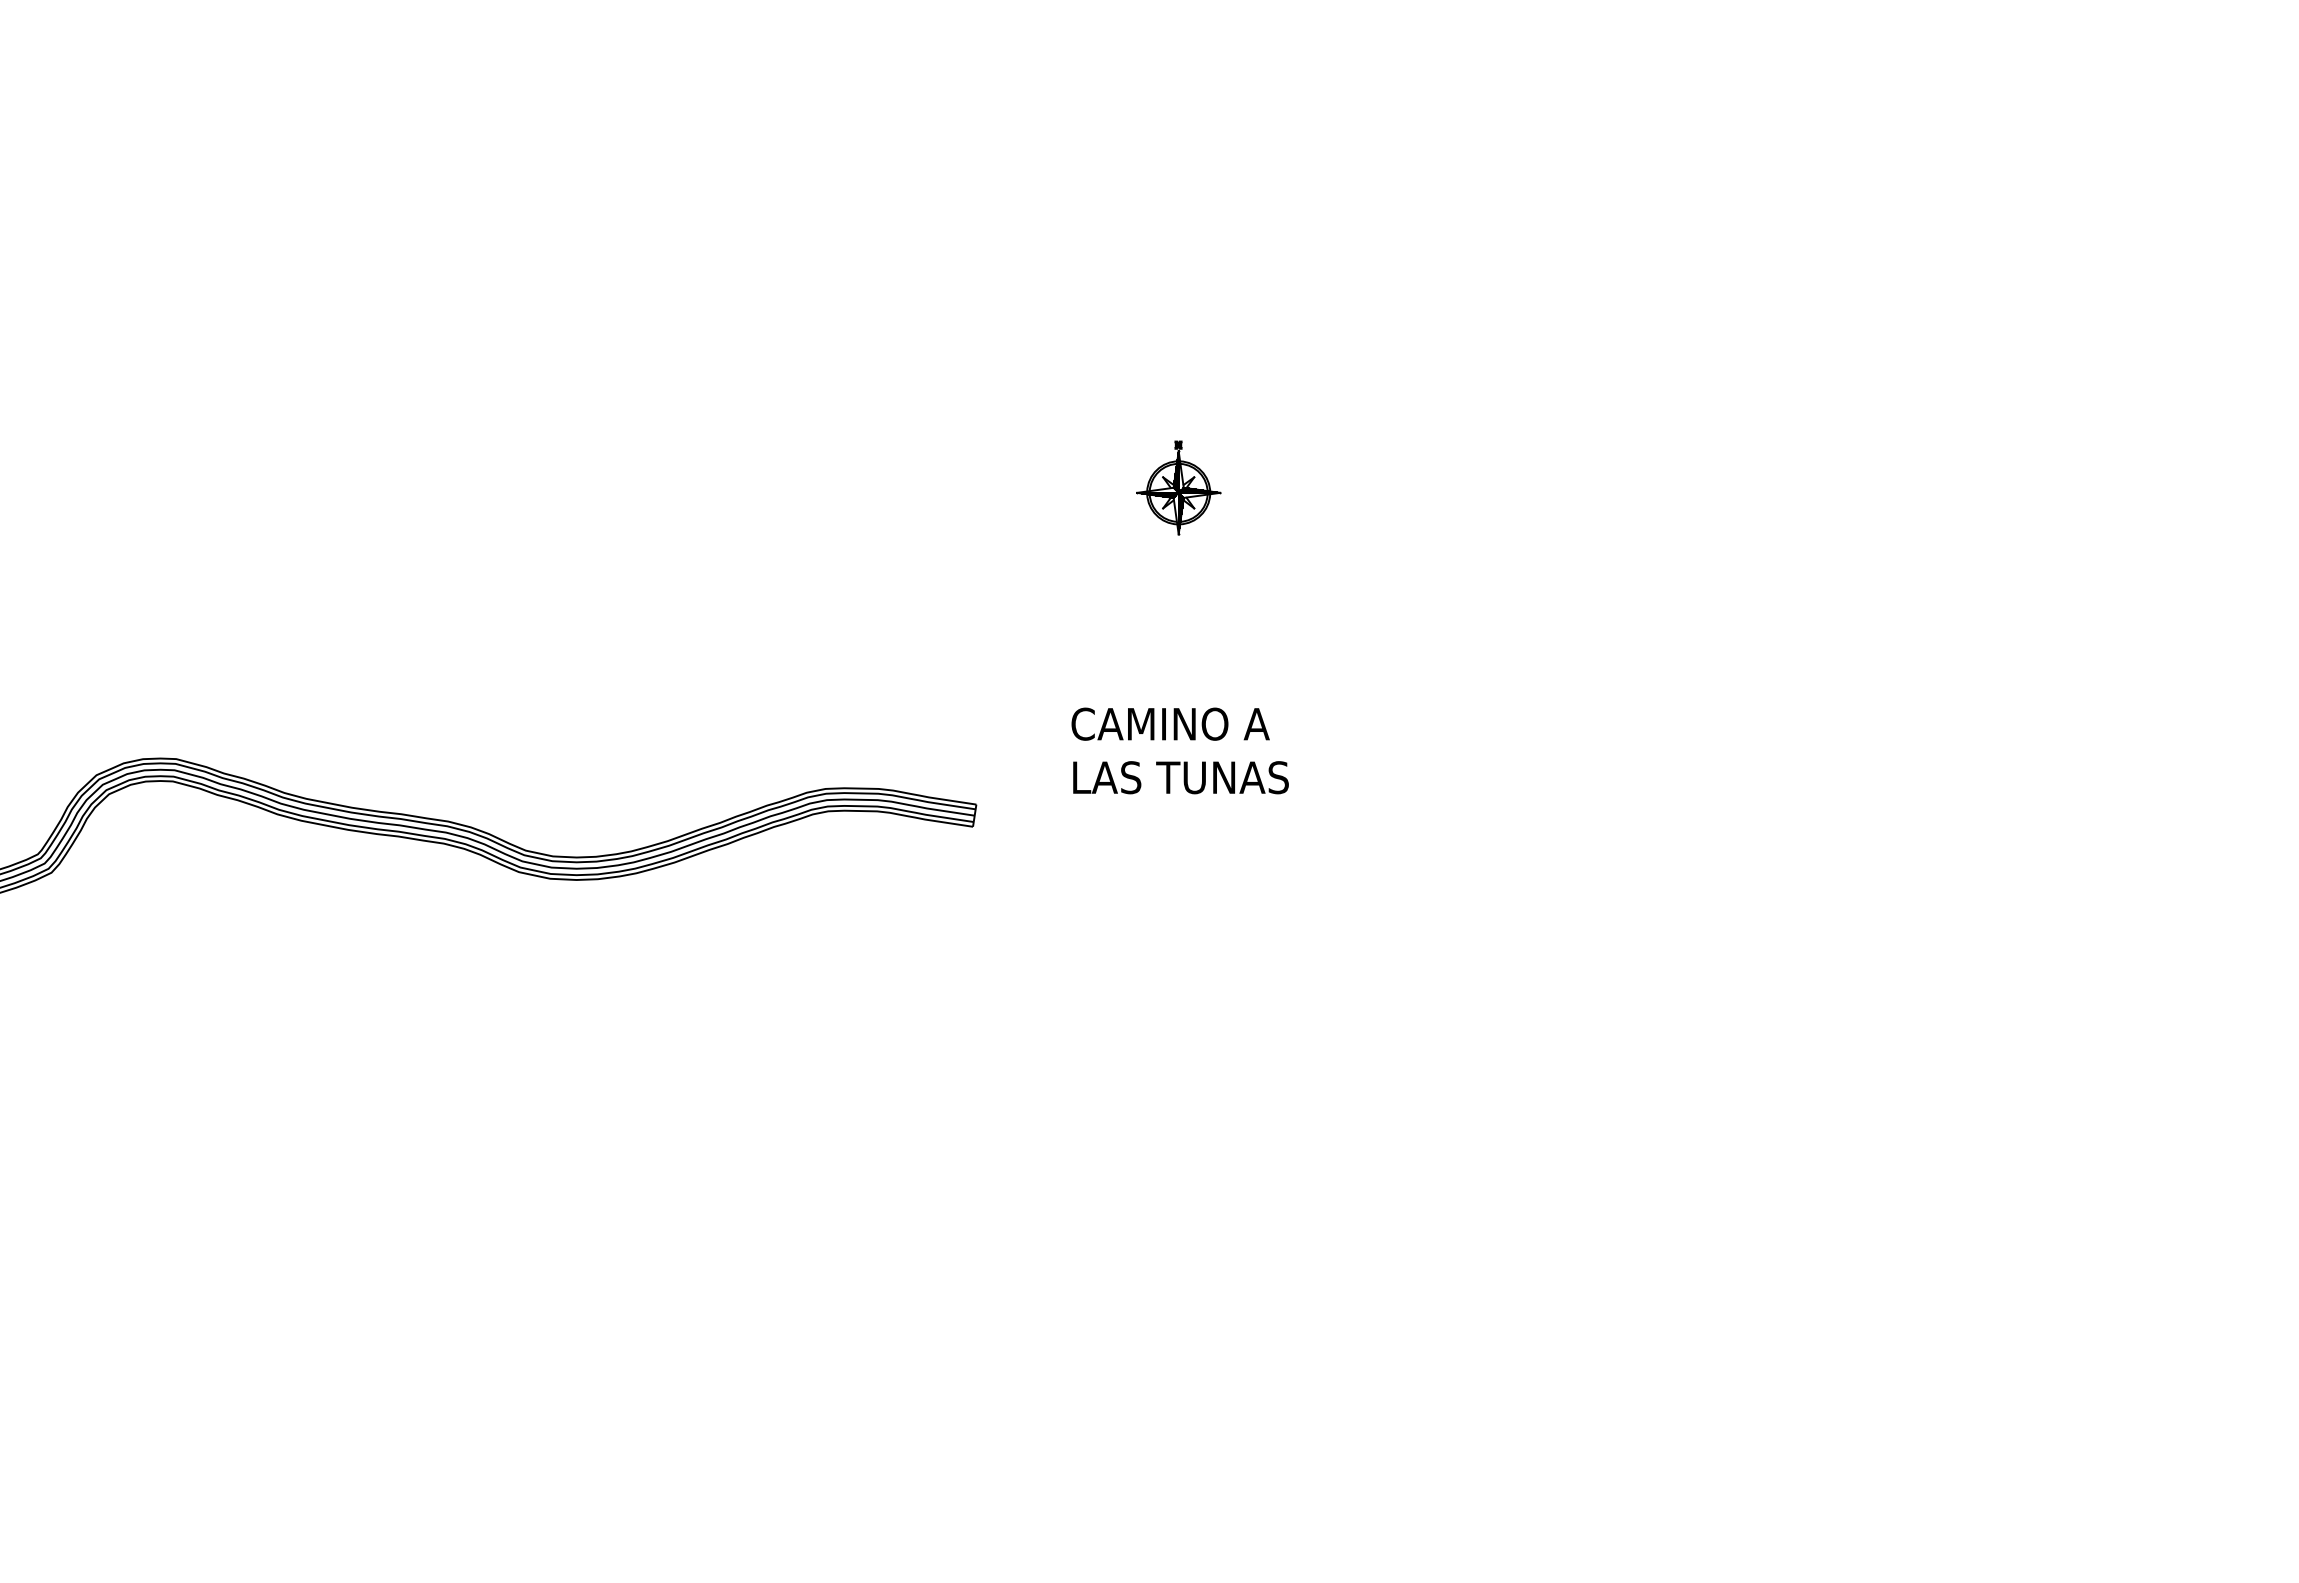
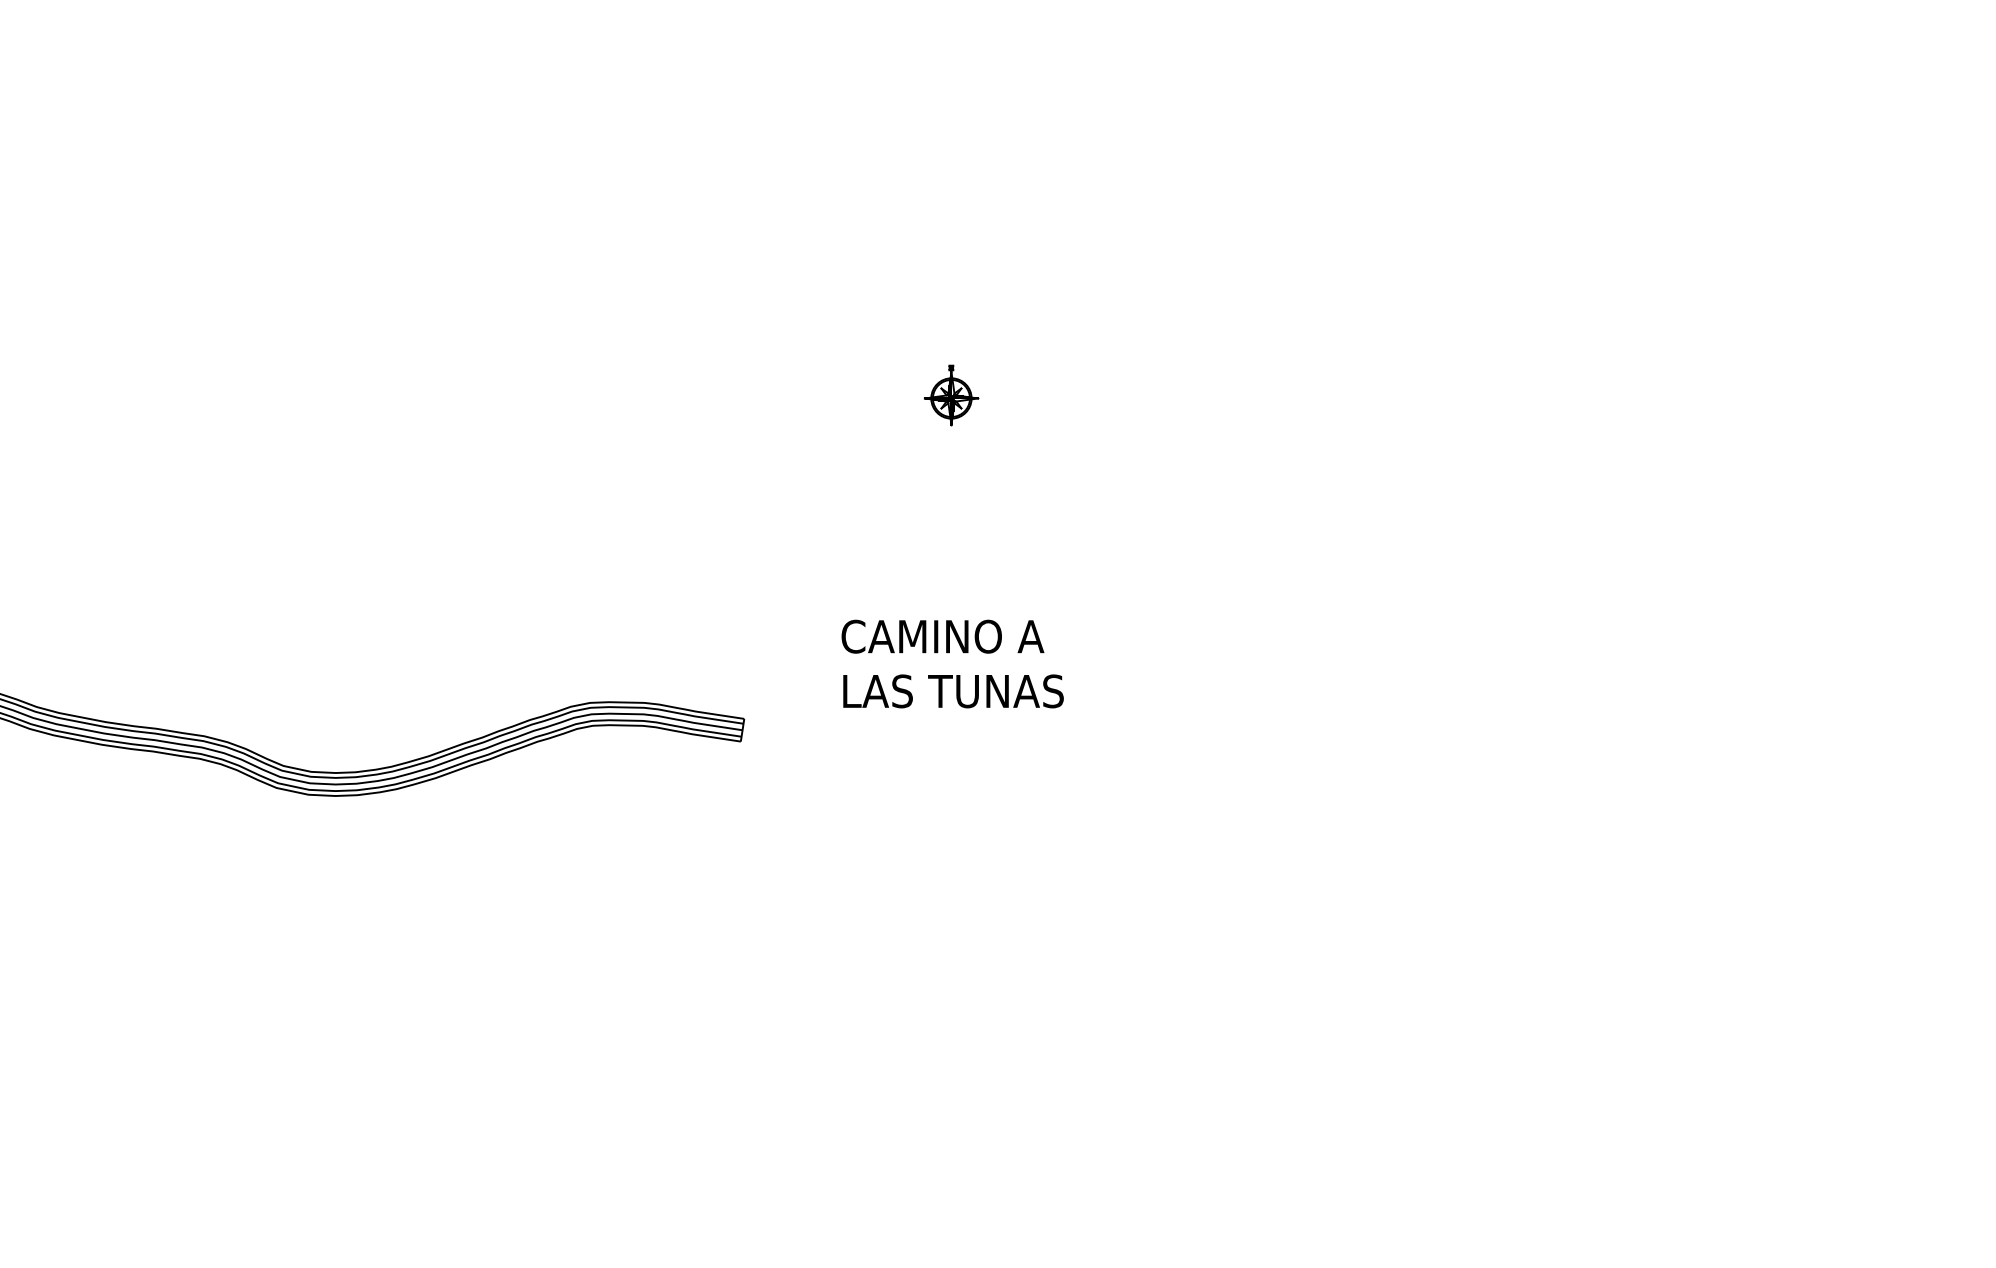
part: (1179, 488) -> (951, 395), size x0.62

